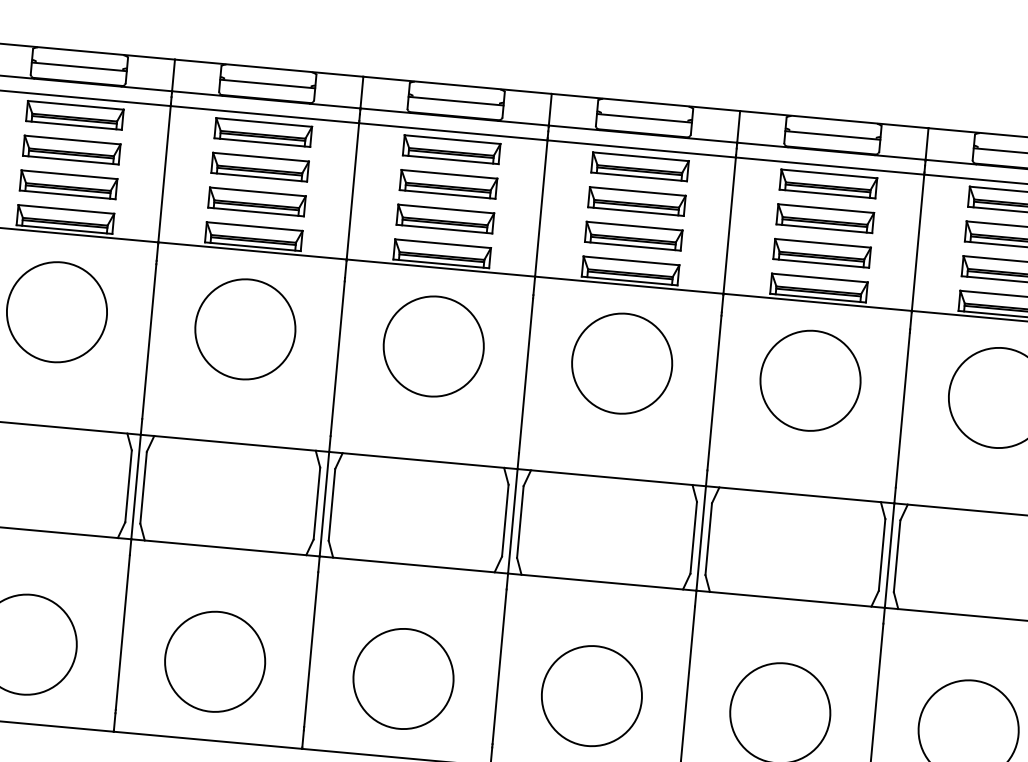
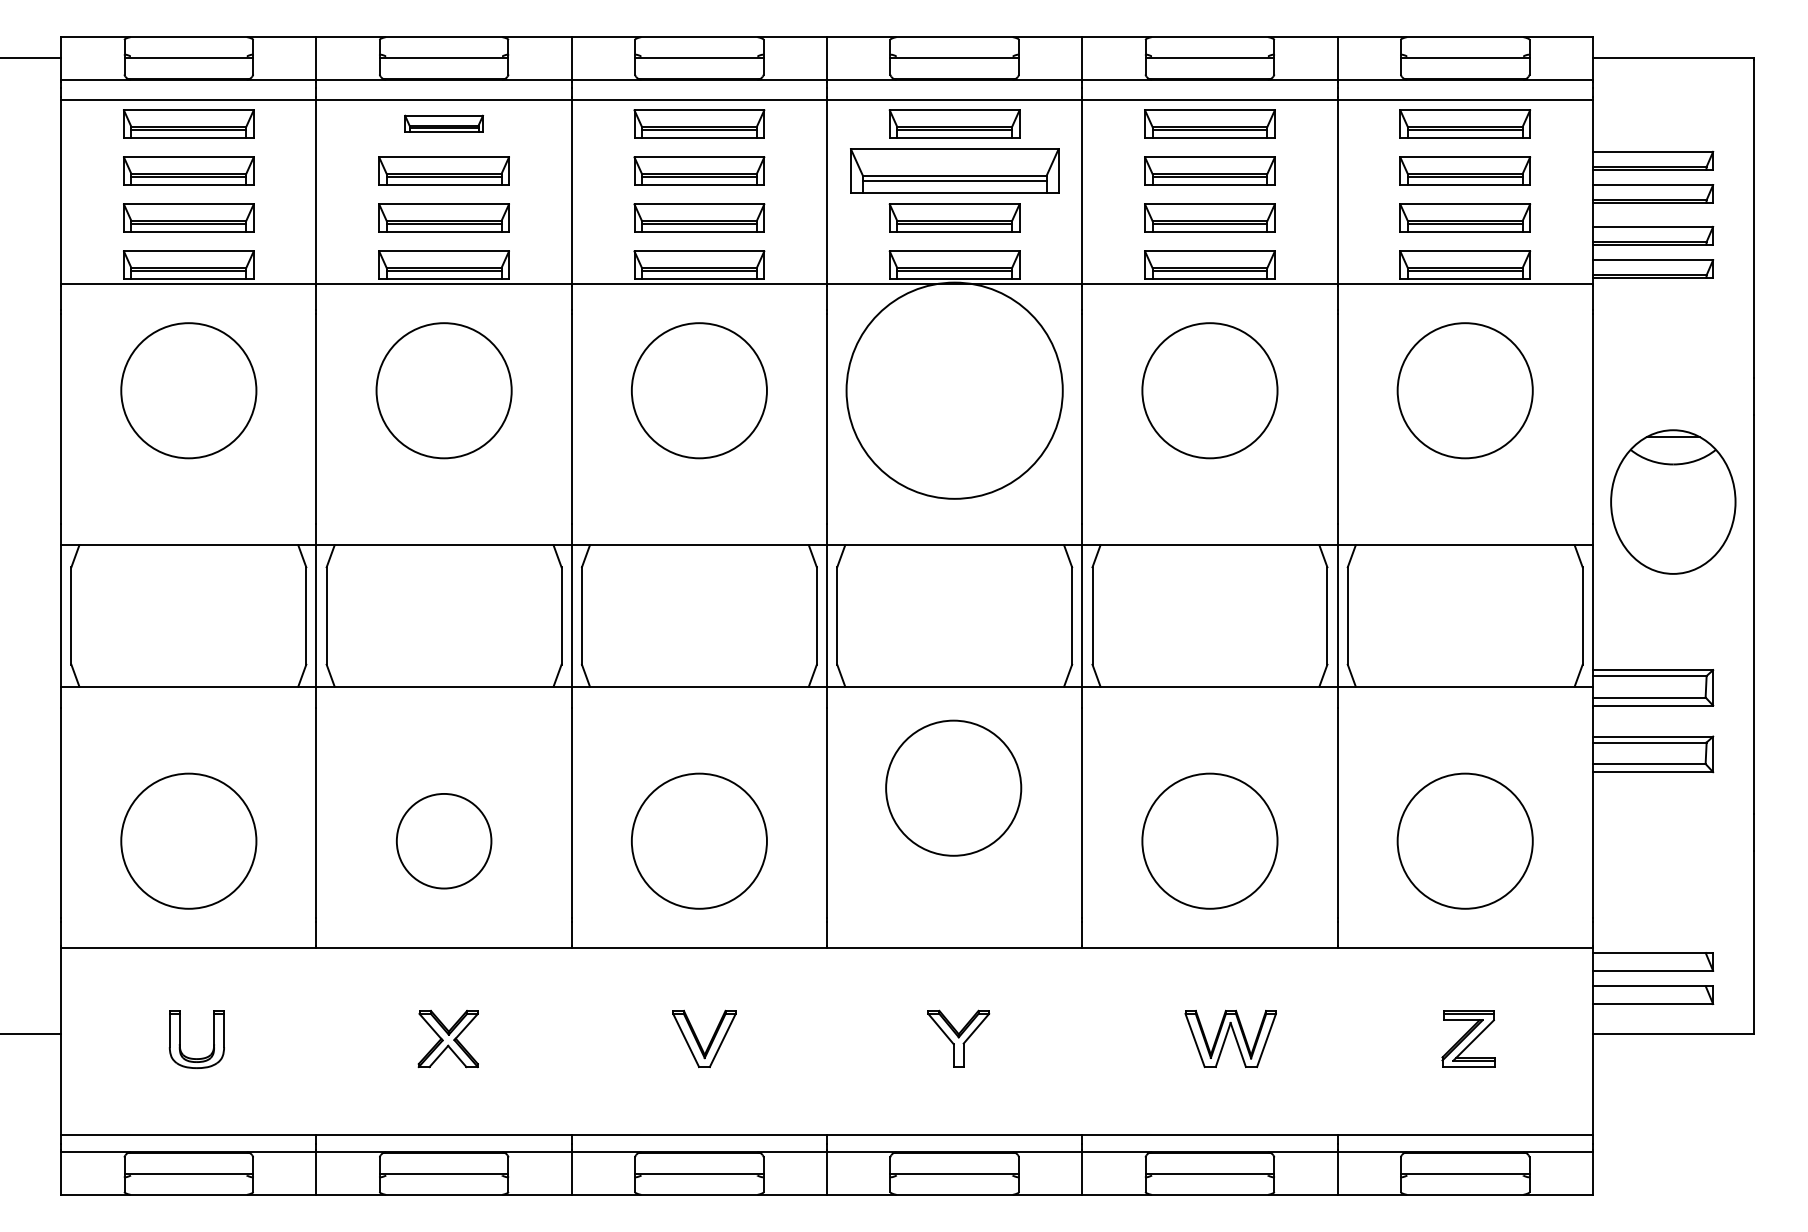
part: (262, 132) -> (443, 123), size x0.6
part: (636, 201) -> (954, 170), size x1.6
circle: (622, 363) -> (954, 390), size x1.6
circle: (214, 661) -> (443, 840), size x0.7
circle: (591, 695) -> (953, 787), moved

